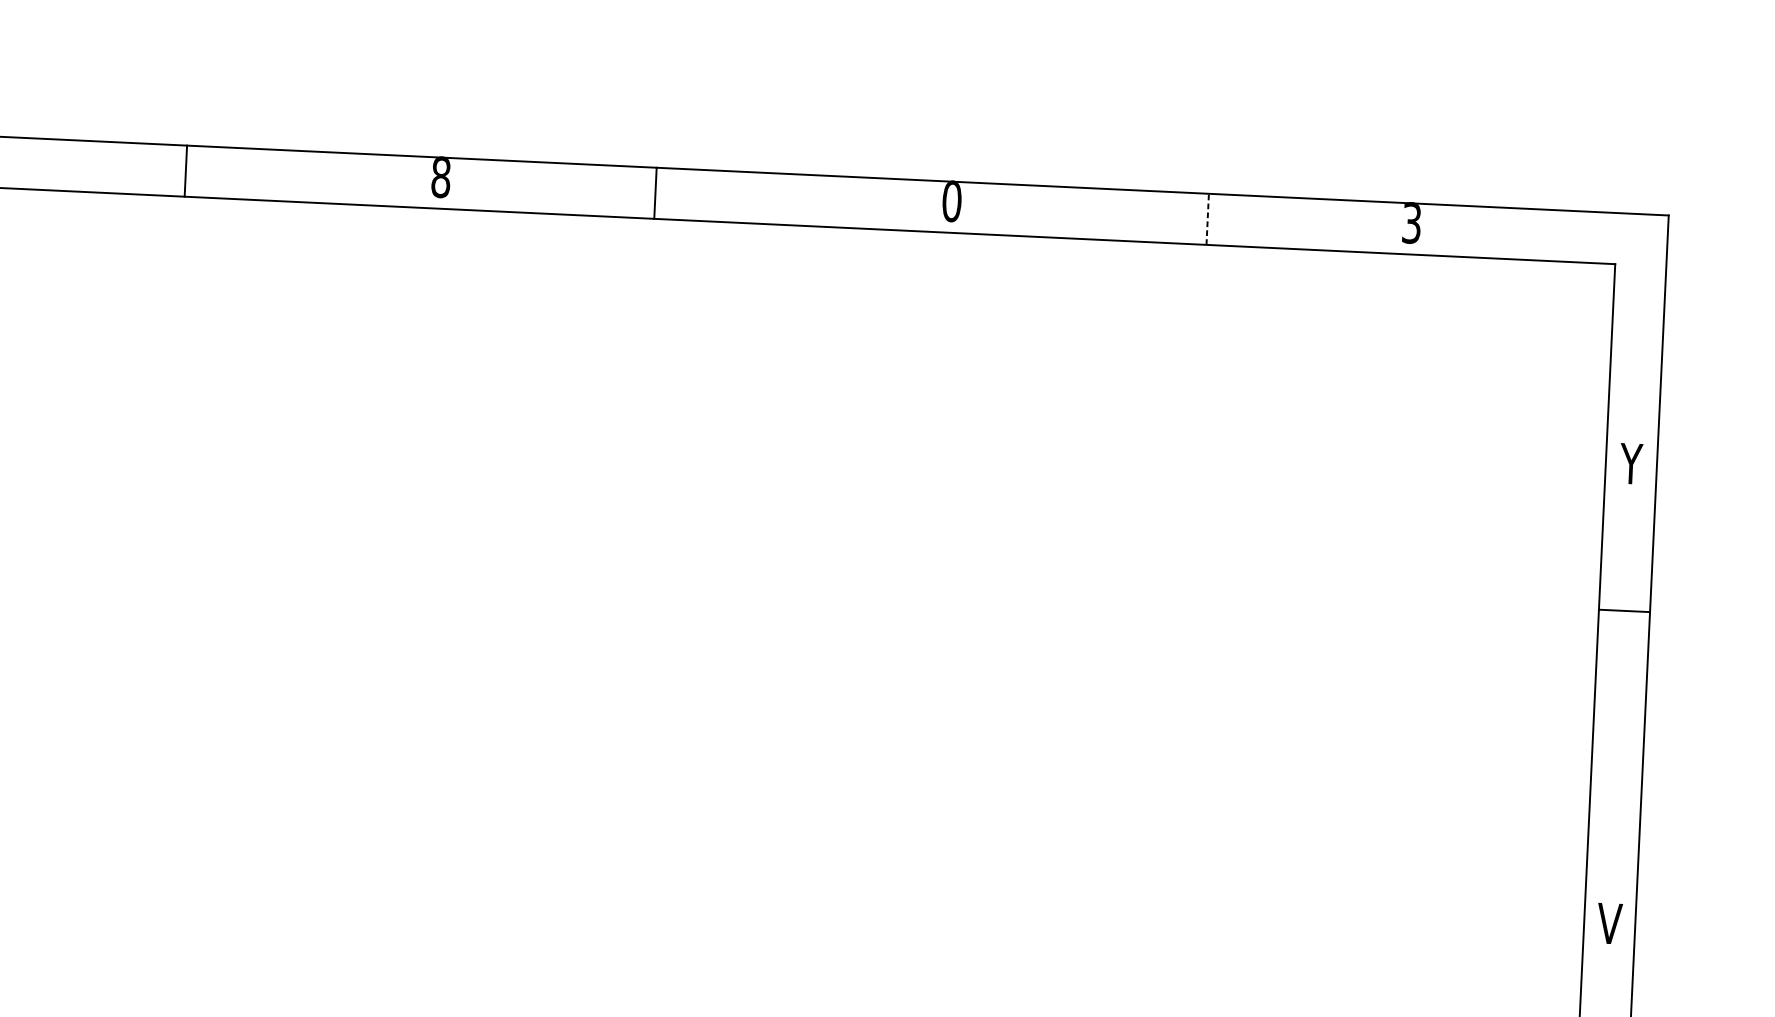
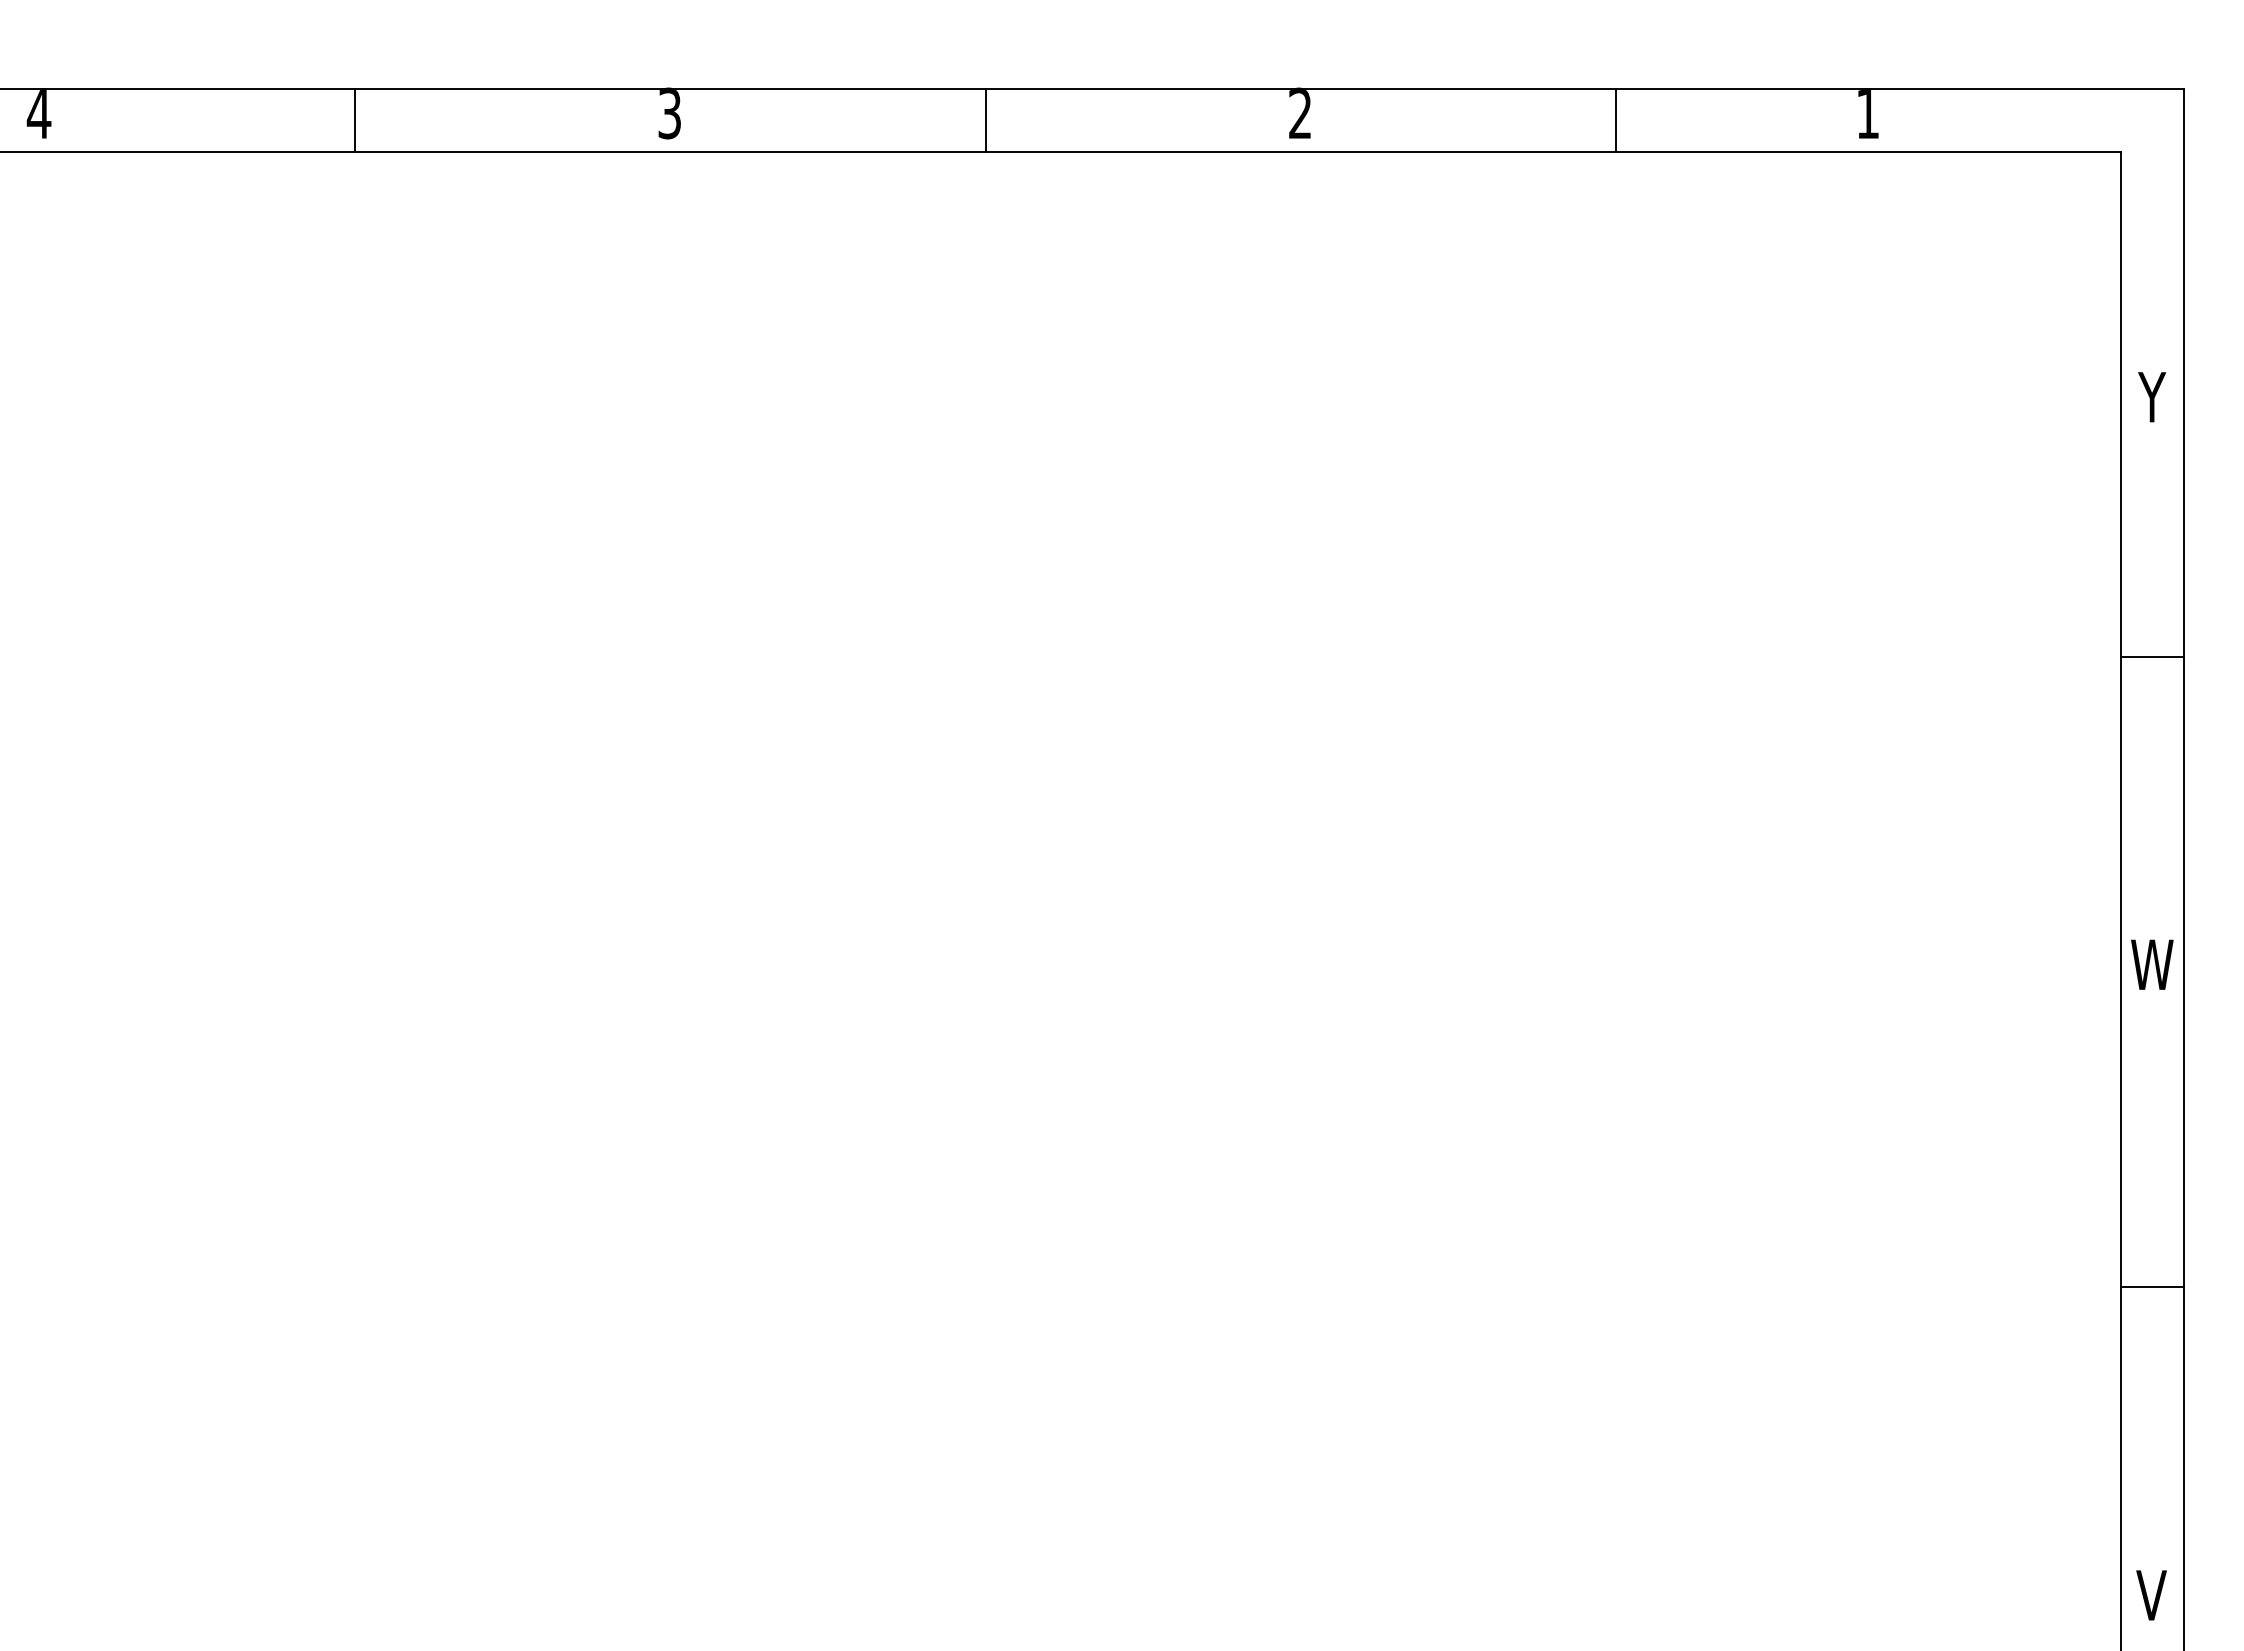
text: (440, 177) -> (669, 113), 8 -> 3
line: (655, 193) -> (985, 120), moved
text: (952, 201) -> (1300, 113), 0 -> 2
line: (1207, 219) -> (1616, 120), dashed -> solid
text: (1411, 223) -> (1867, 113), 3 -> 1
line: (1623, 610) -> (2151, 656), moved
text: (1609, 923) -> (2152, 964), V -> W

